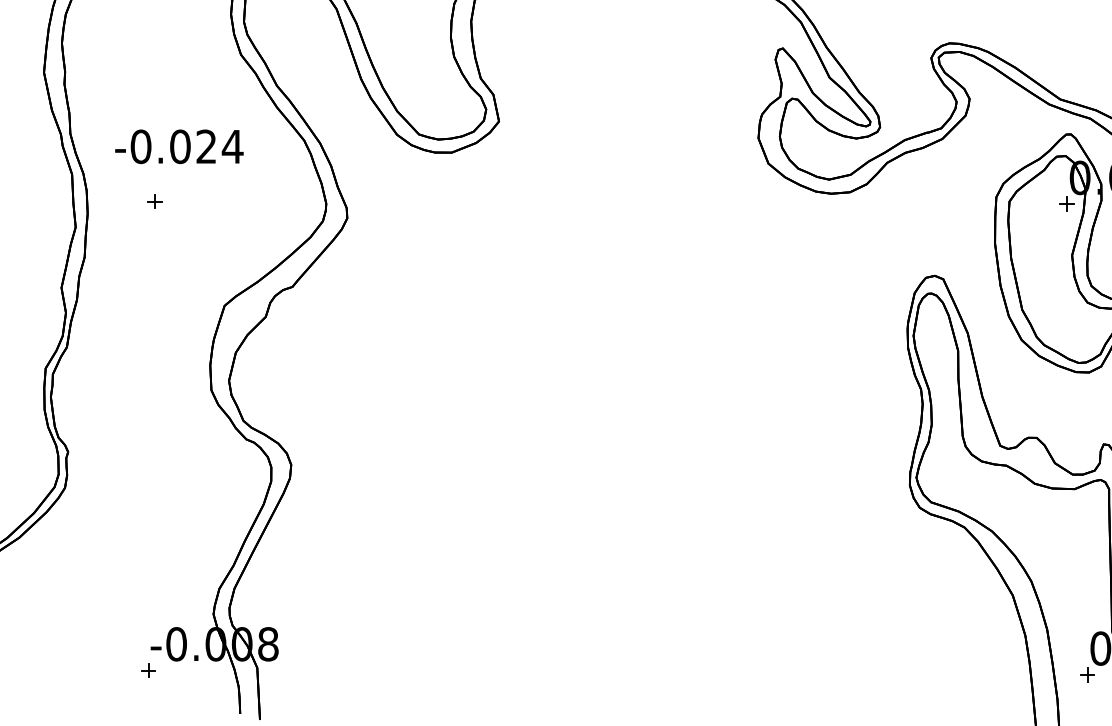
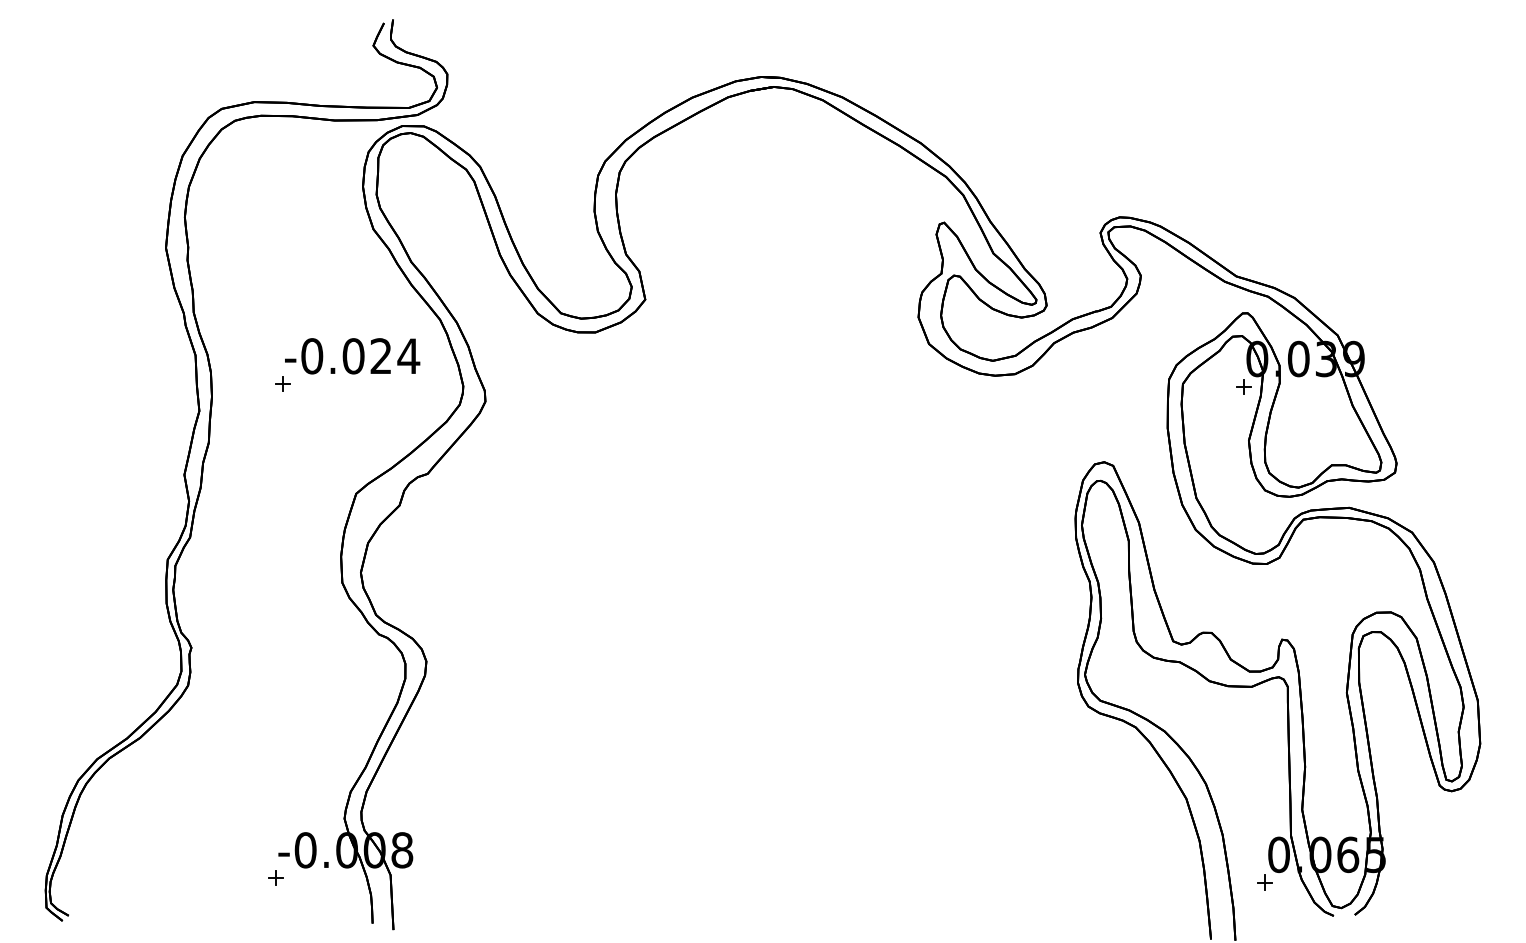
text: (179, 146) -> (352, 356), moved

